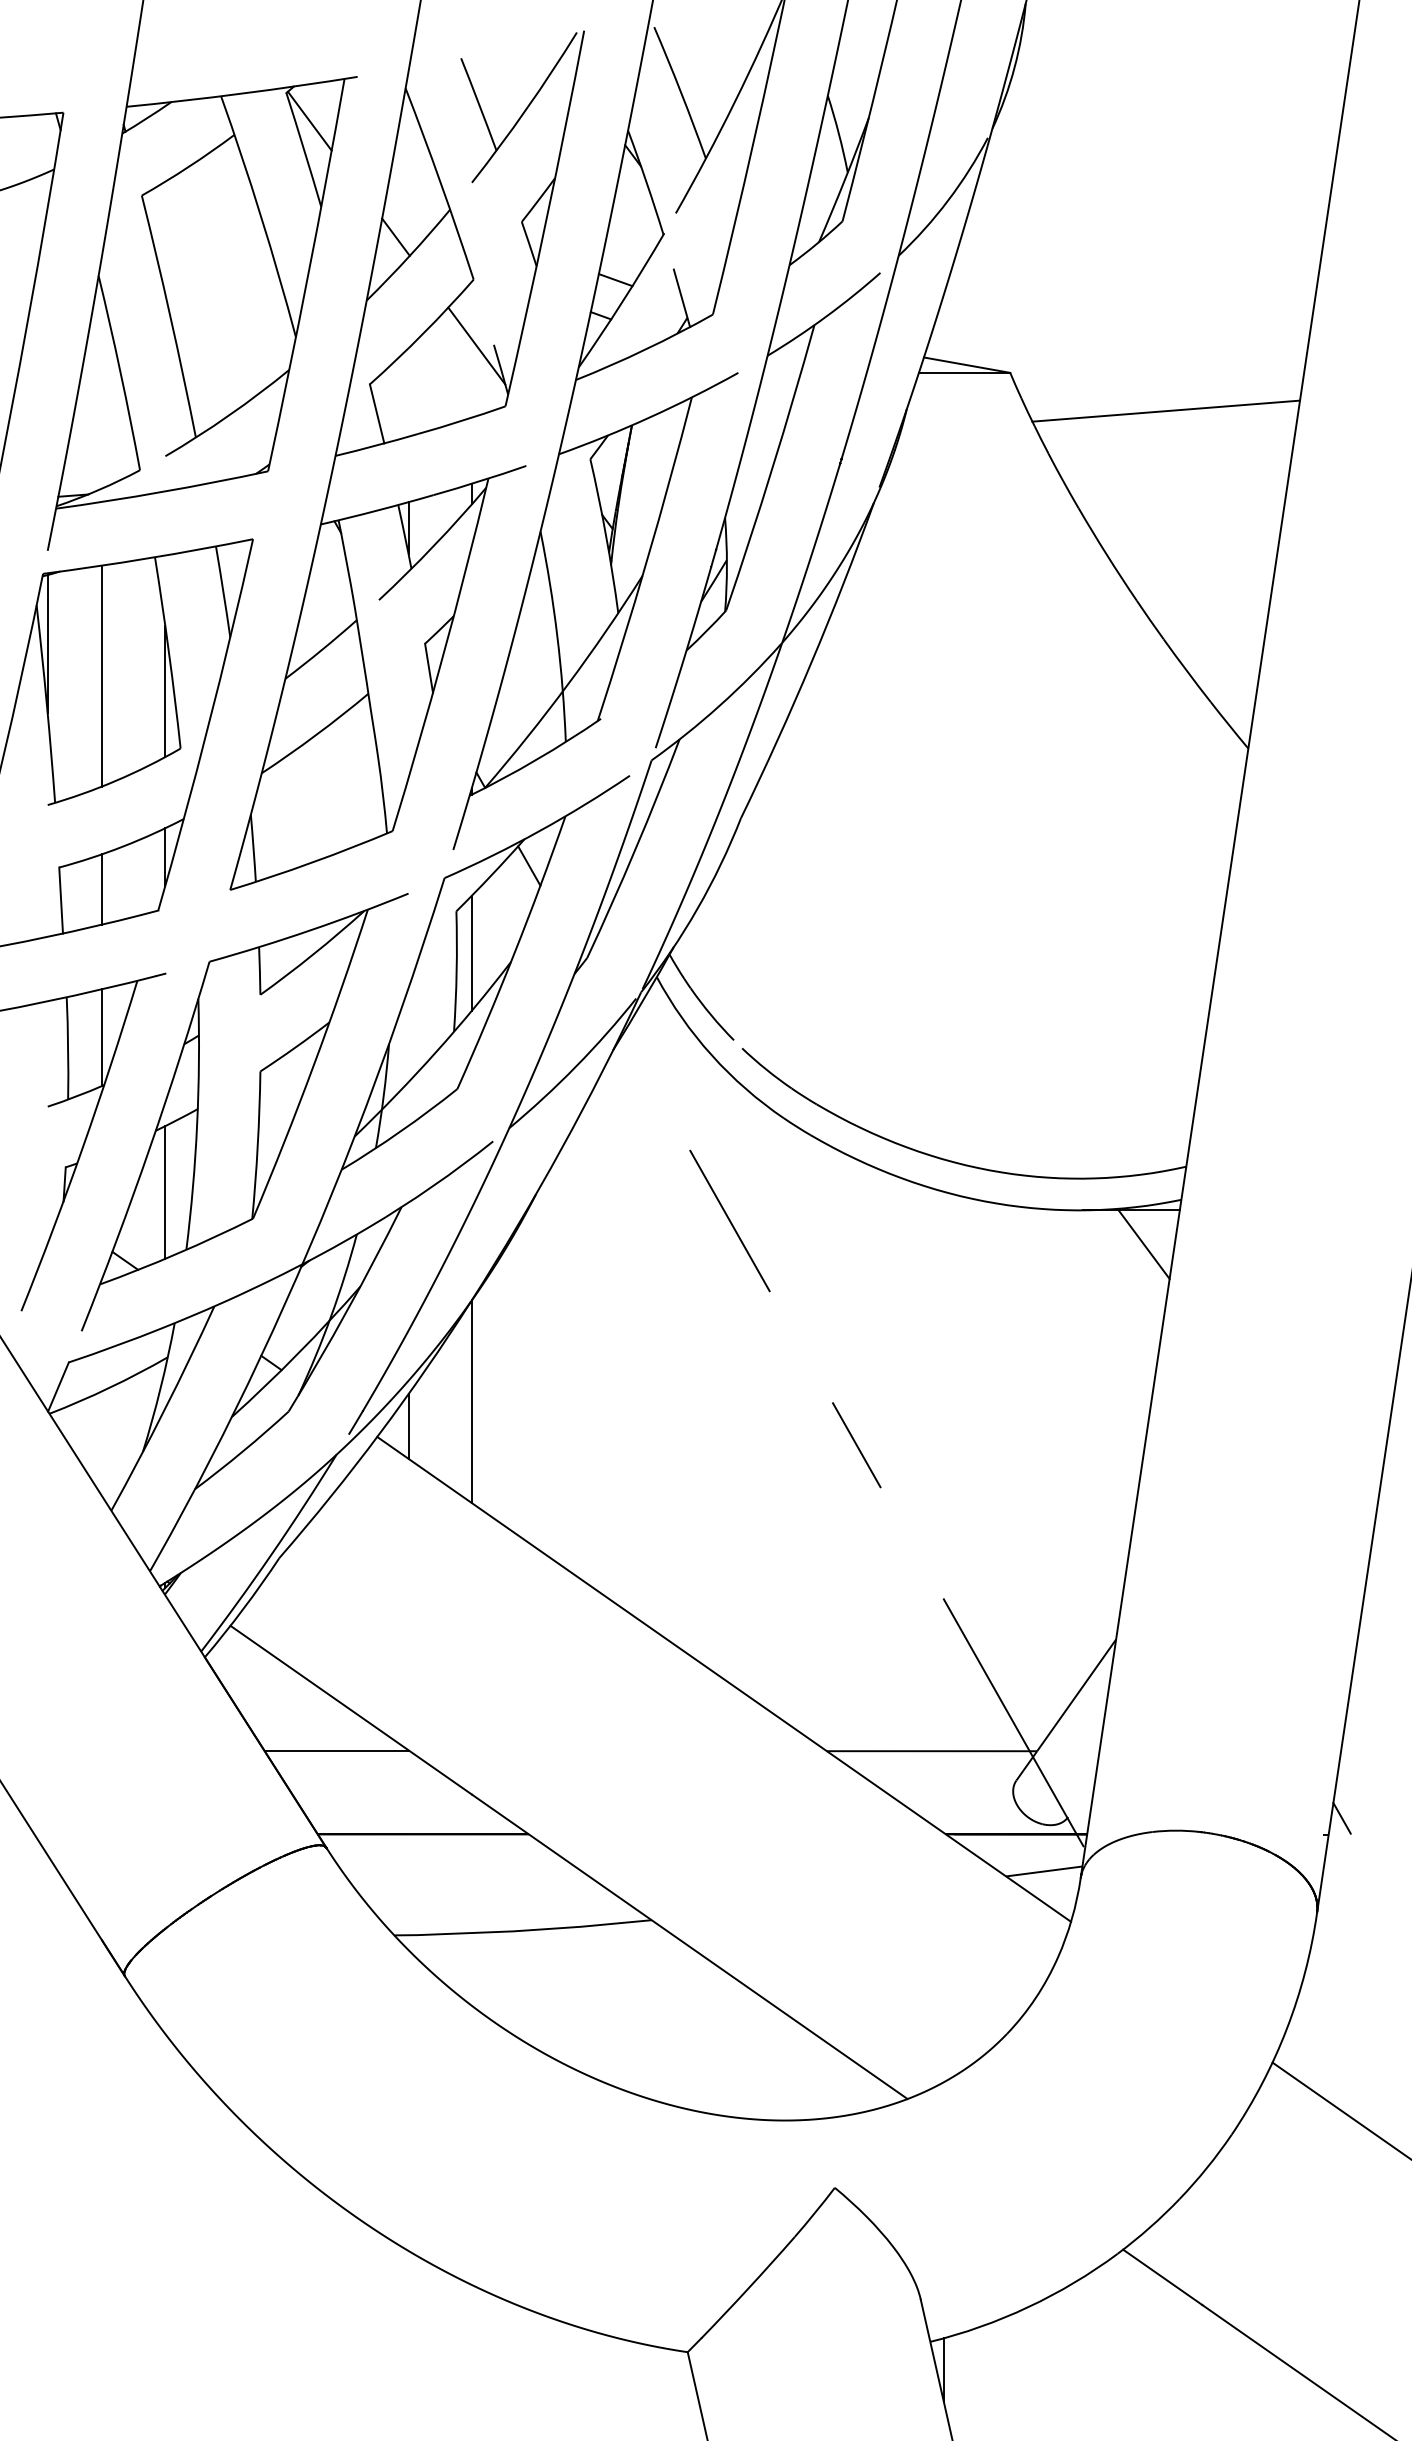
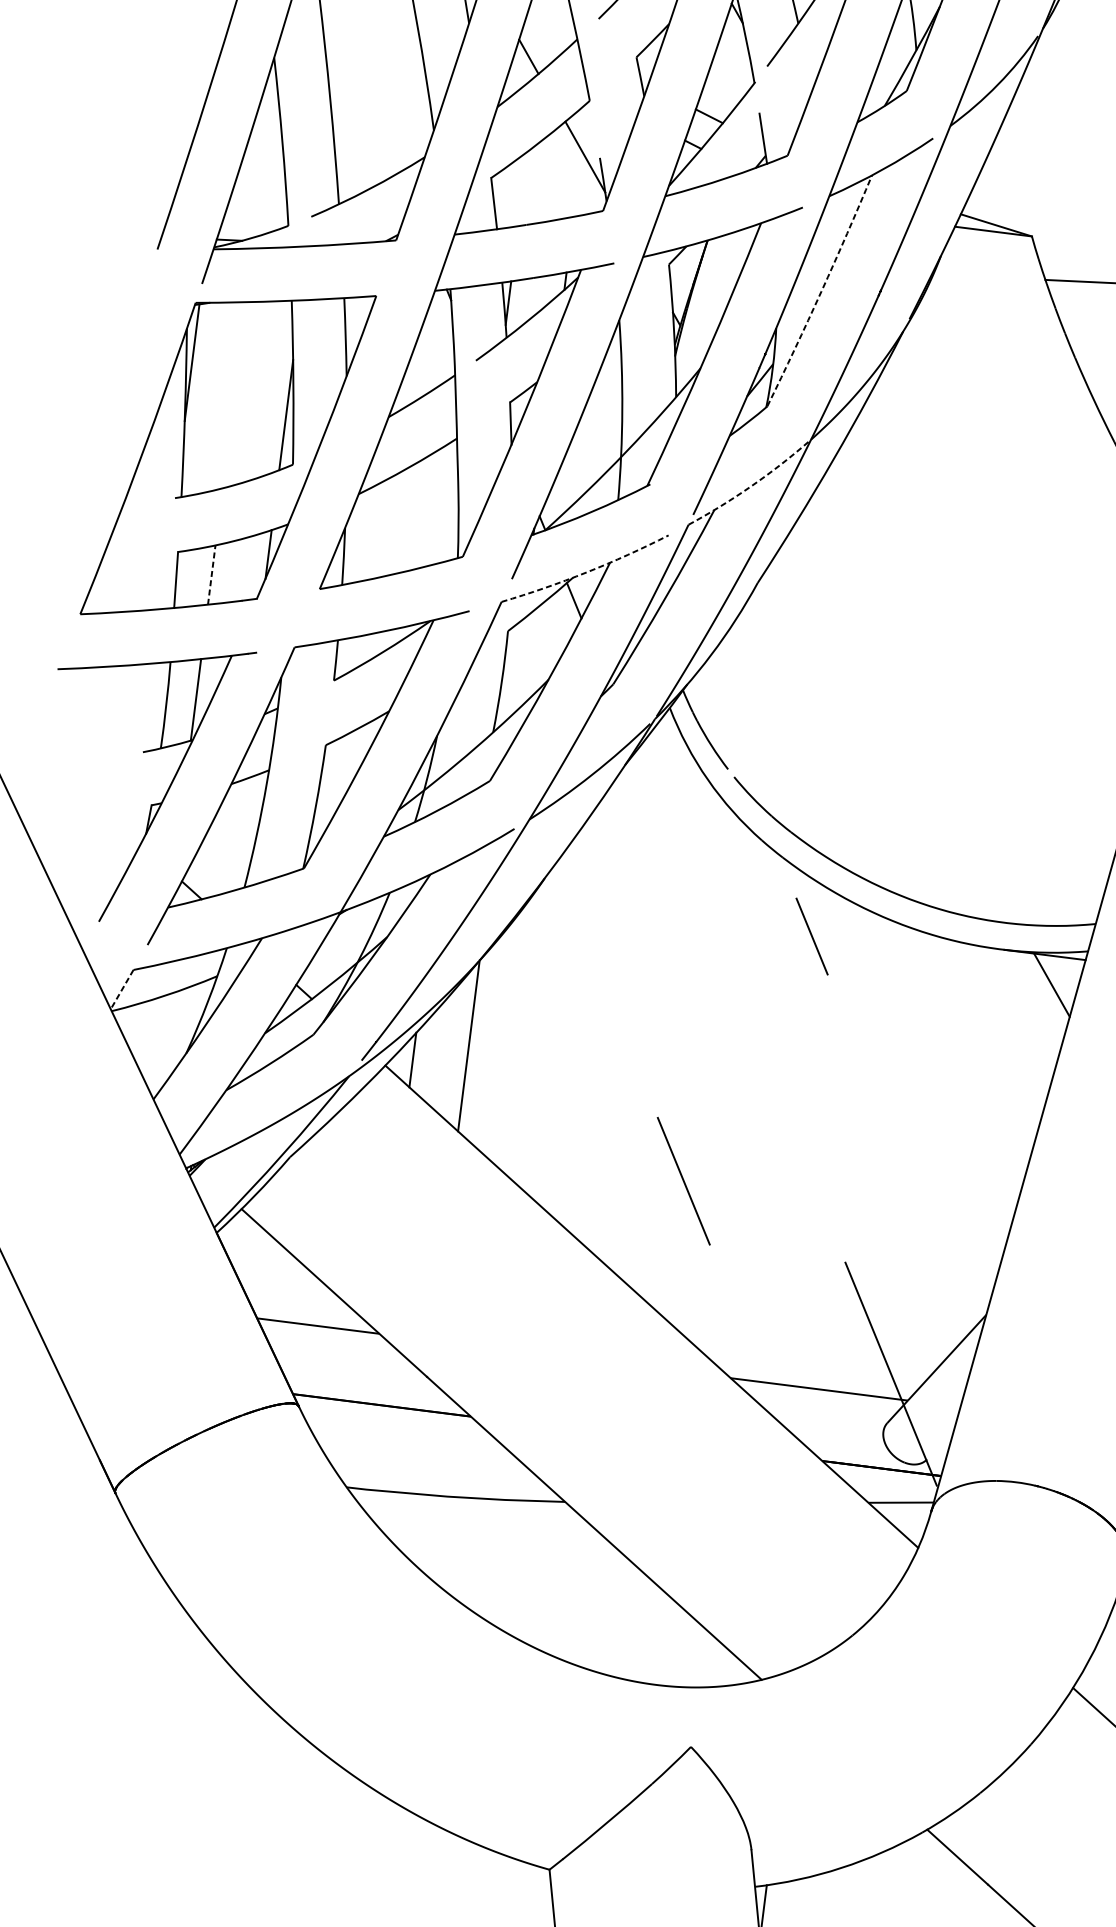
arc: (772, 468) -> (821, 291), solid -> dashed
line: (102, 675) -> (234, 394), removed
arc: (719, 705) -> (751, 485), solid -> dashed
arc: (539, 831) -> (586, 572), solid -> dashed
line: (102, 889) -> (212, 575), solid -> dashed
line: (471, 952) -> (516, 667), removed
line: (165, 1192) -> (232, 837), removed
line: (729, 1220) -> (683, 1180), moved
line: (58, 1387) -> (122, 990), solid -> dashed
line: (856, 1445) -> (811, 936), moved

